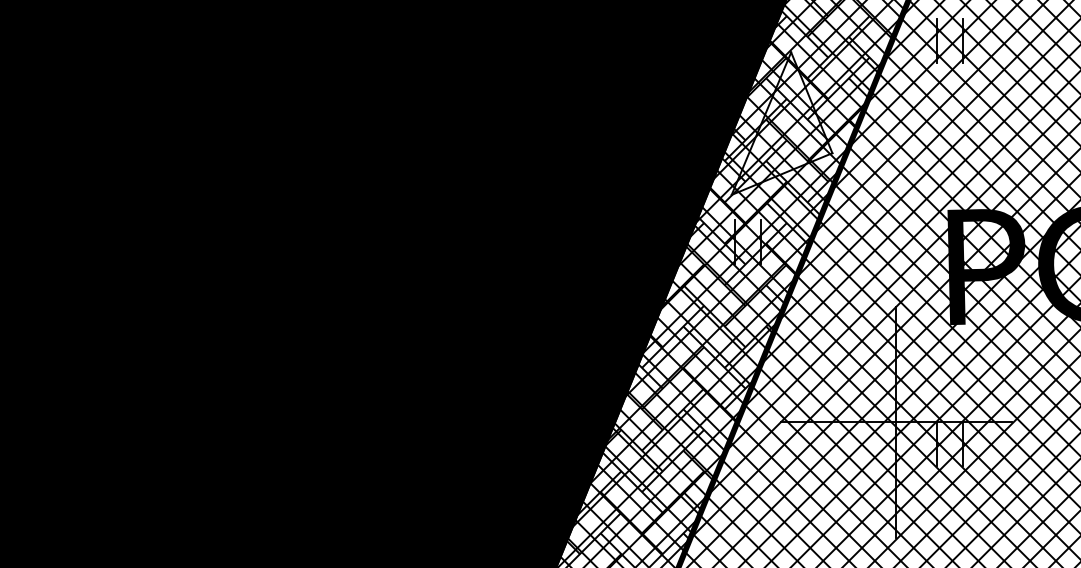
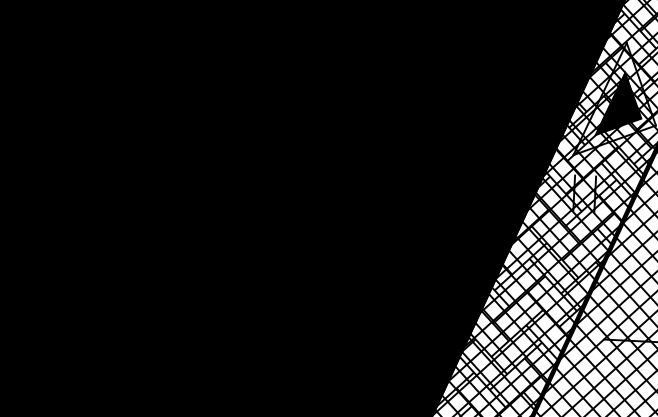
fill: (785, 128) -> (619, 103), added

